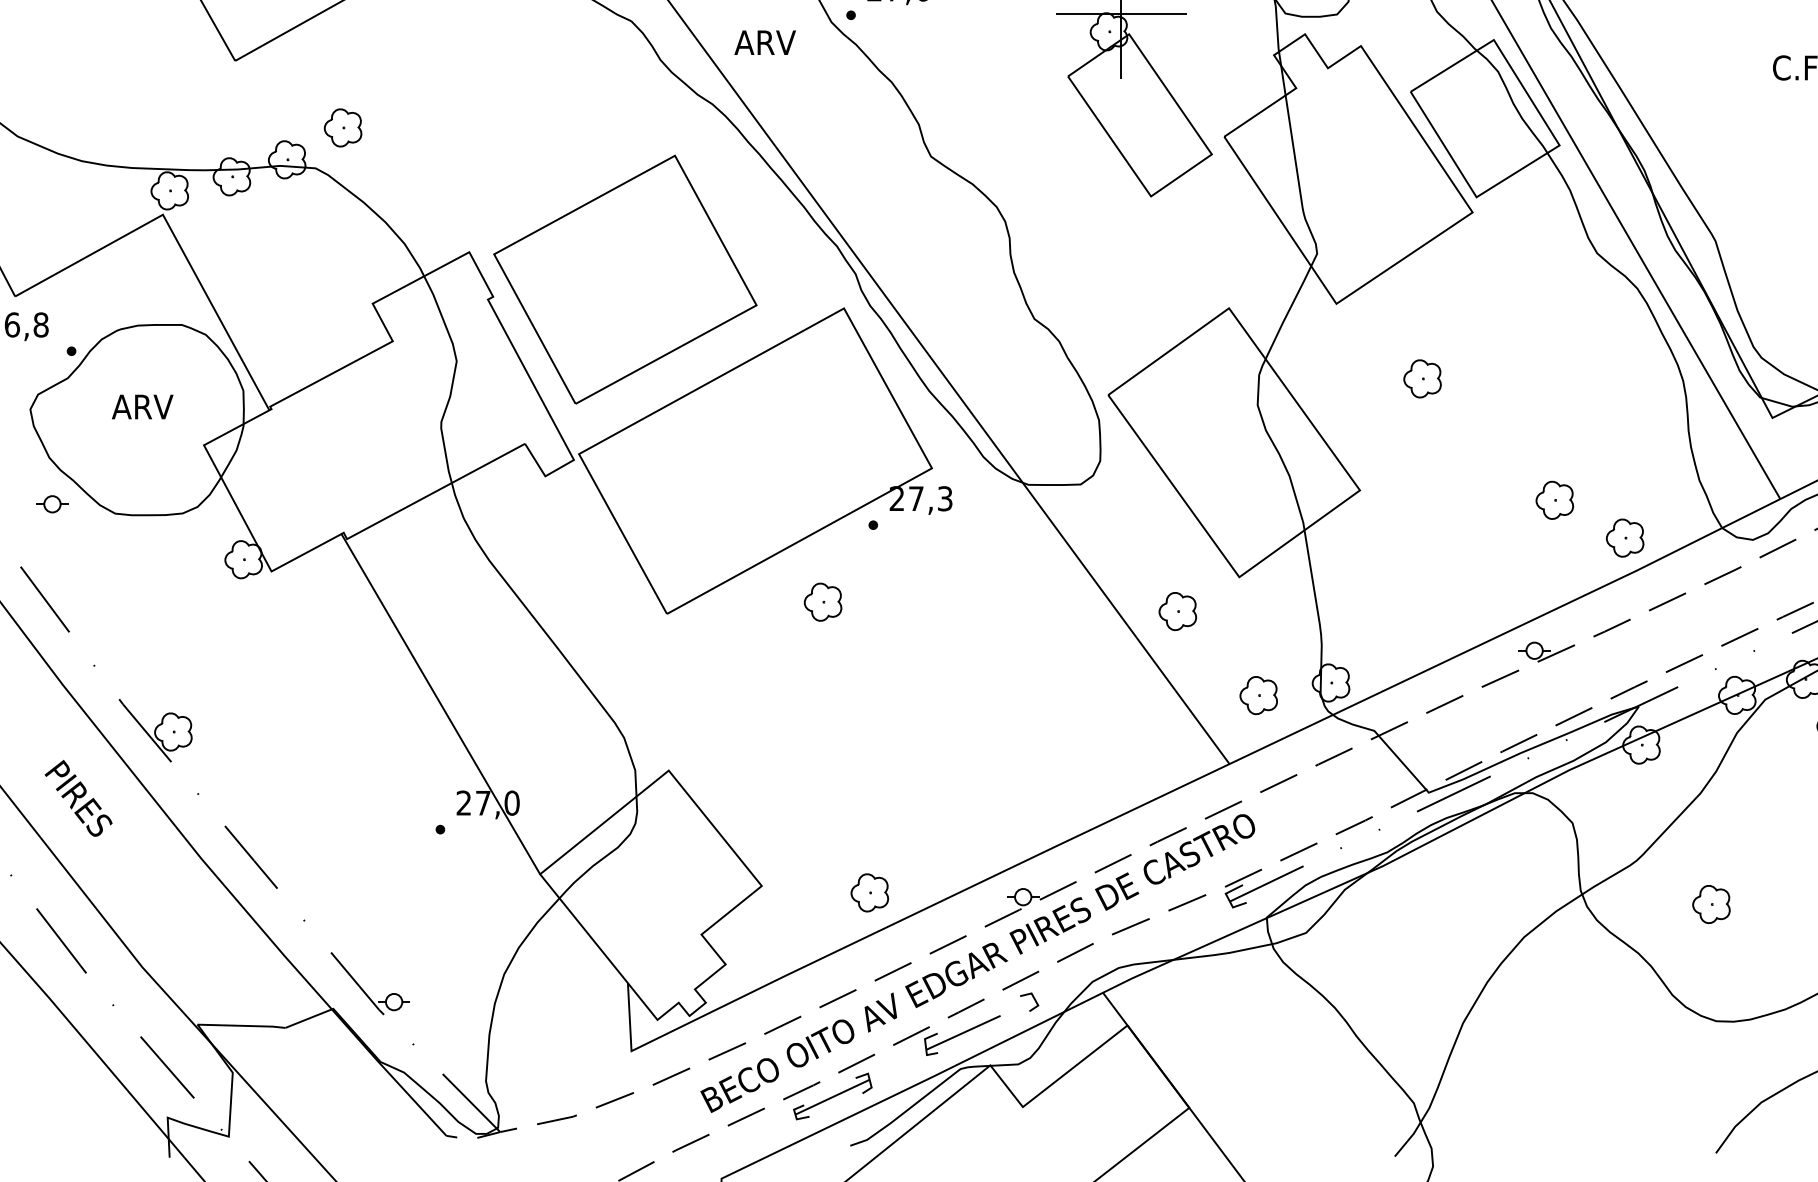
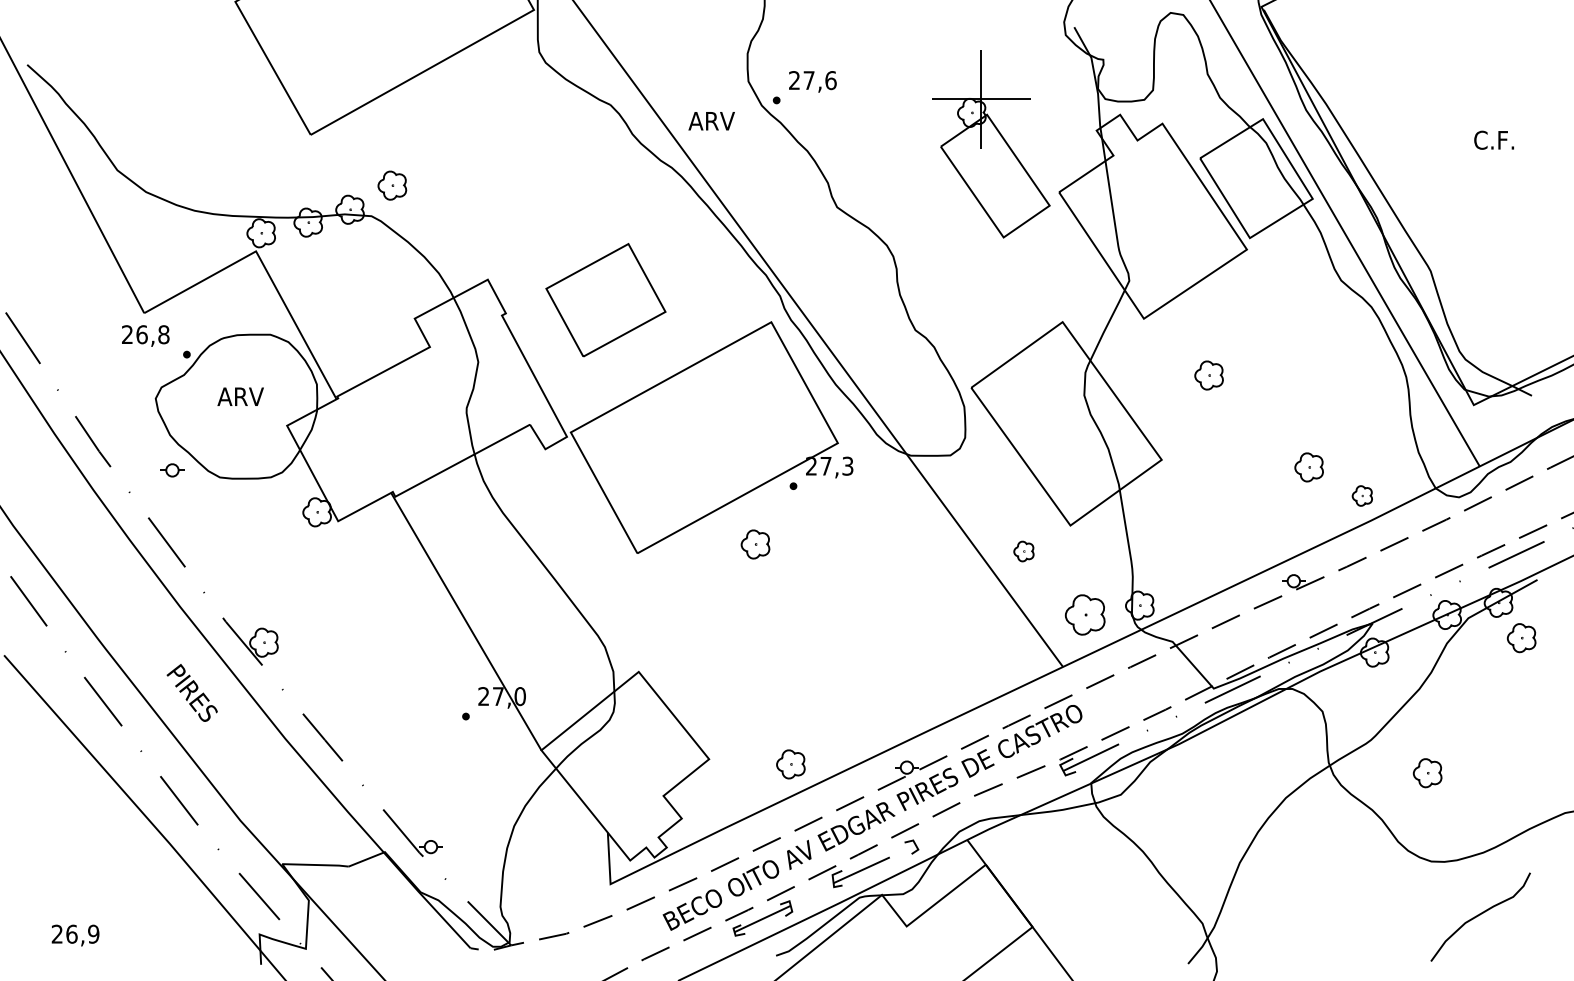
part: (624, 278) -> (605, 299), size x0.6
part: (1625, 537) -> (1362, 495), size x0.7
part: (1177, 611) -> (1023, 551), size x0.7
part: (1257, 696) -> (1084, 615), size x1.4

